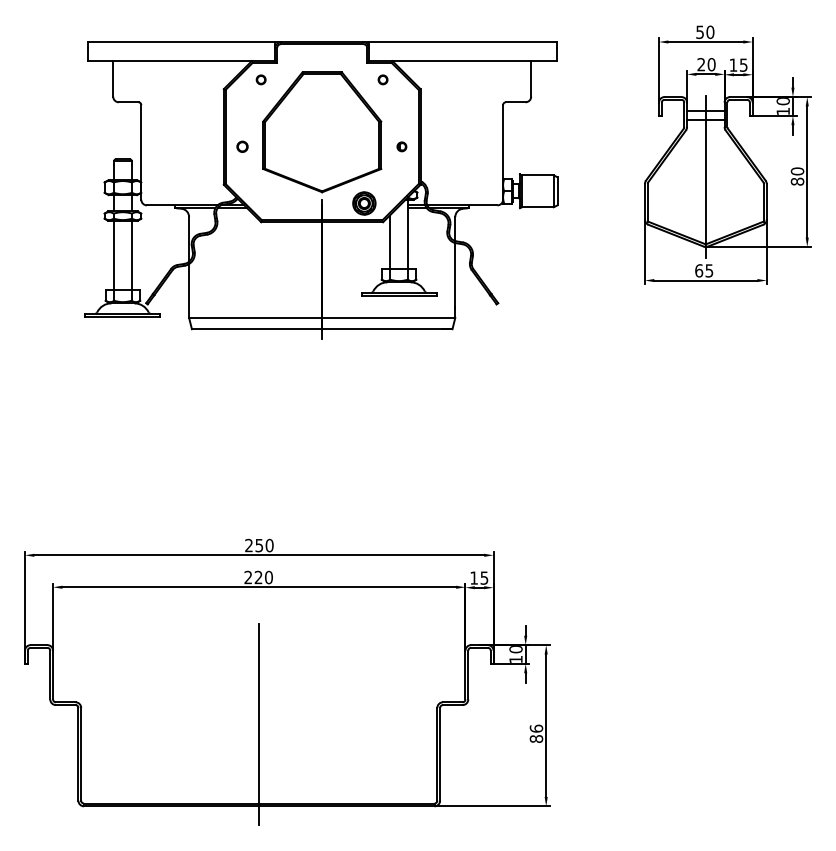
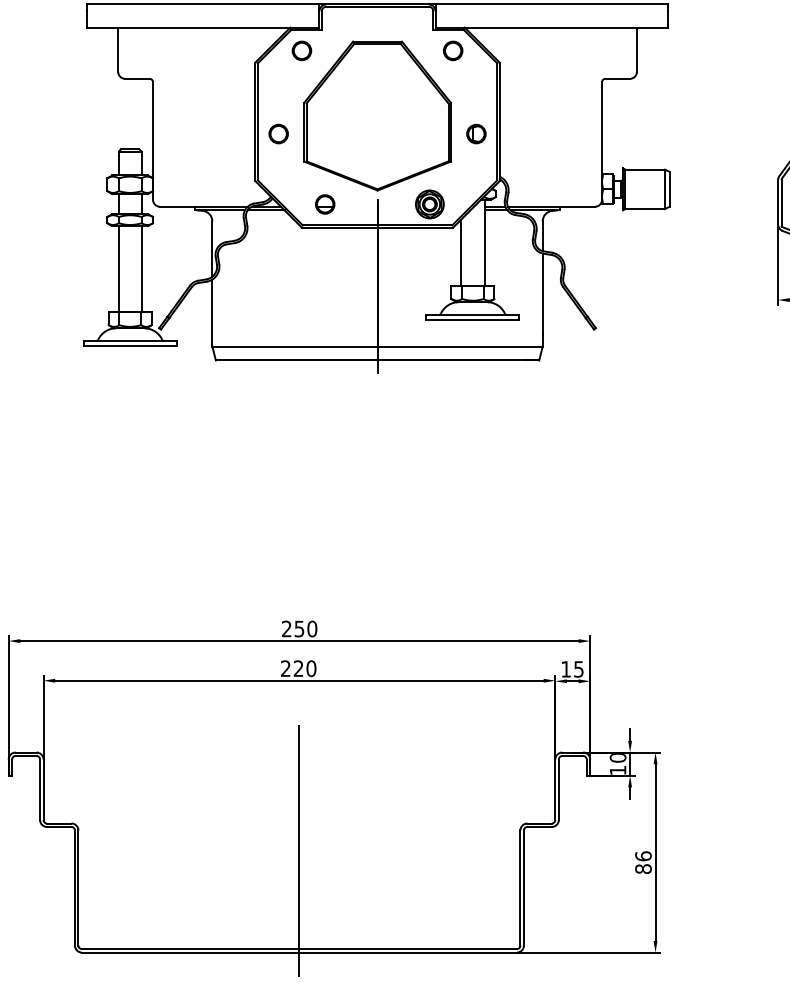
part: (260, 79) -> (300, 50), size x1.67
part: (382, 79) -> (452, 50), size x1.67
part: (242, 146) -> (278, 133), size x1.43
part: (401, 146) -> (475, 133), size x1.67
part: (279, 203) -> (324, 204), added

